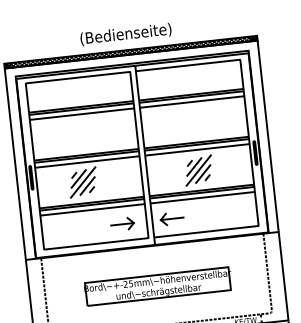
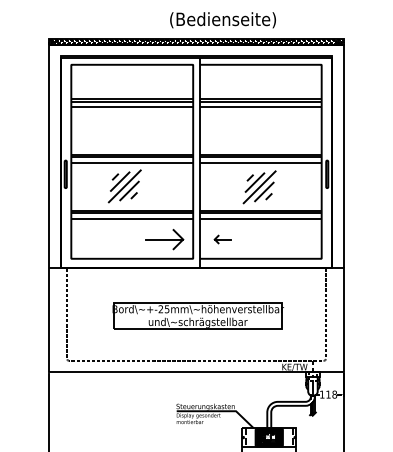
text: (125, 34) -> (222, 20), moved
part: (171, 218) -> (222, 239), size x0.6
part: (123, 224) -> (165, 239), size x1.4

